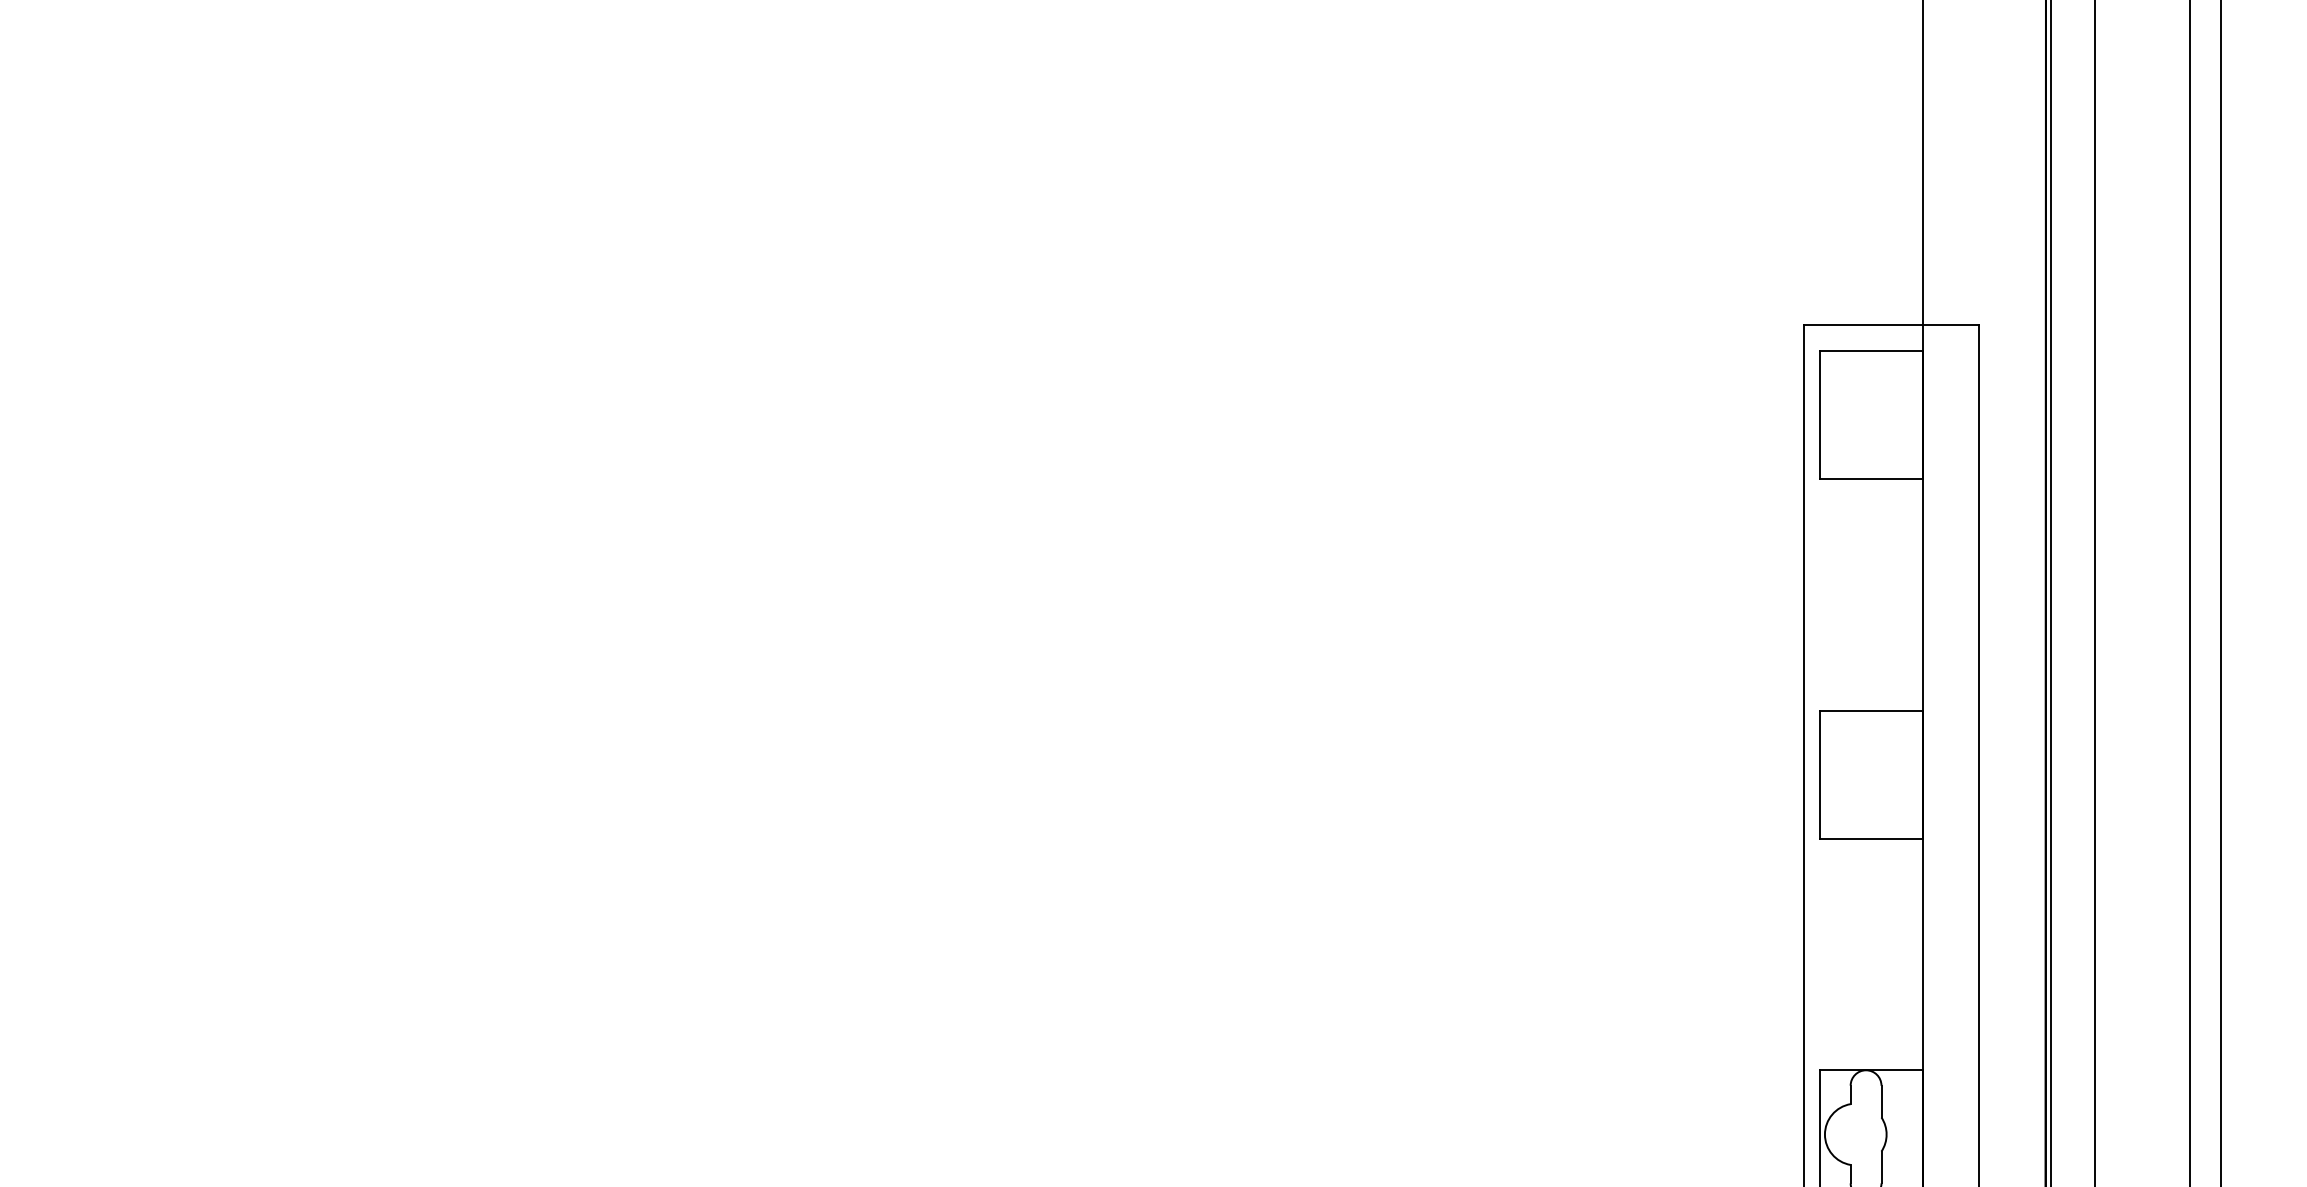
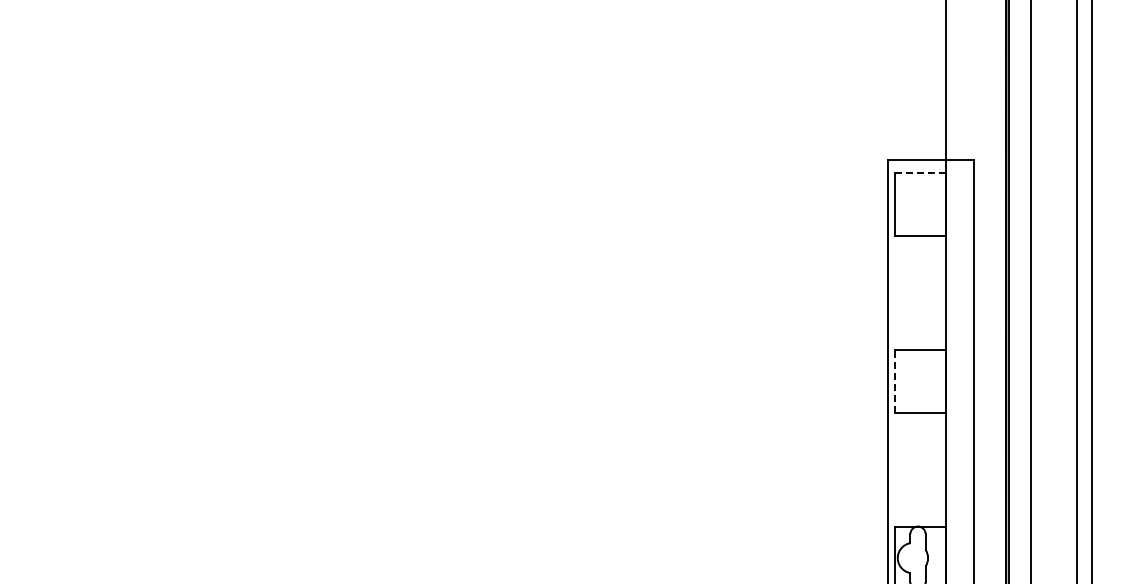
line: (1871, 350) -> (920, 172), solid -> dashed
line: (1820, 775) -> (895, 381), solid -> dashed

